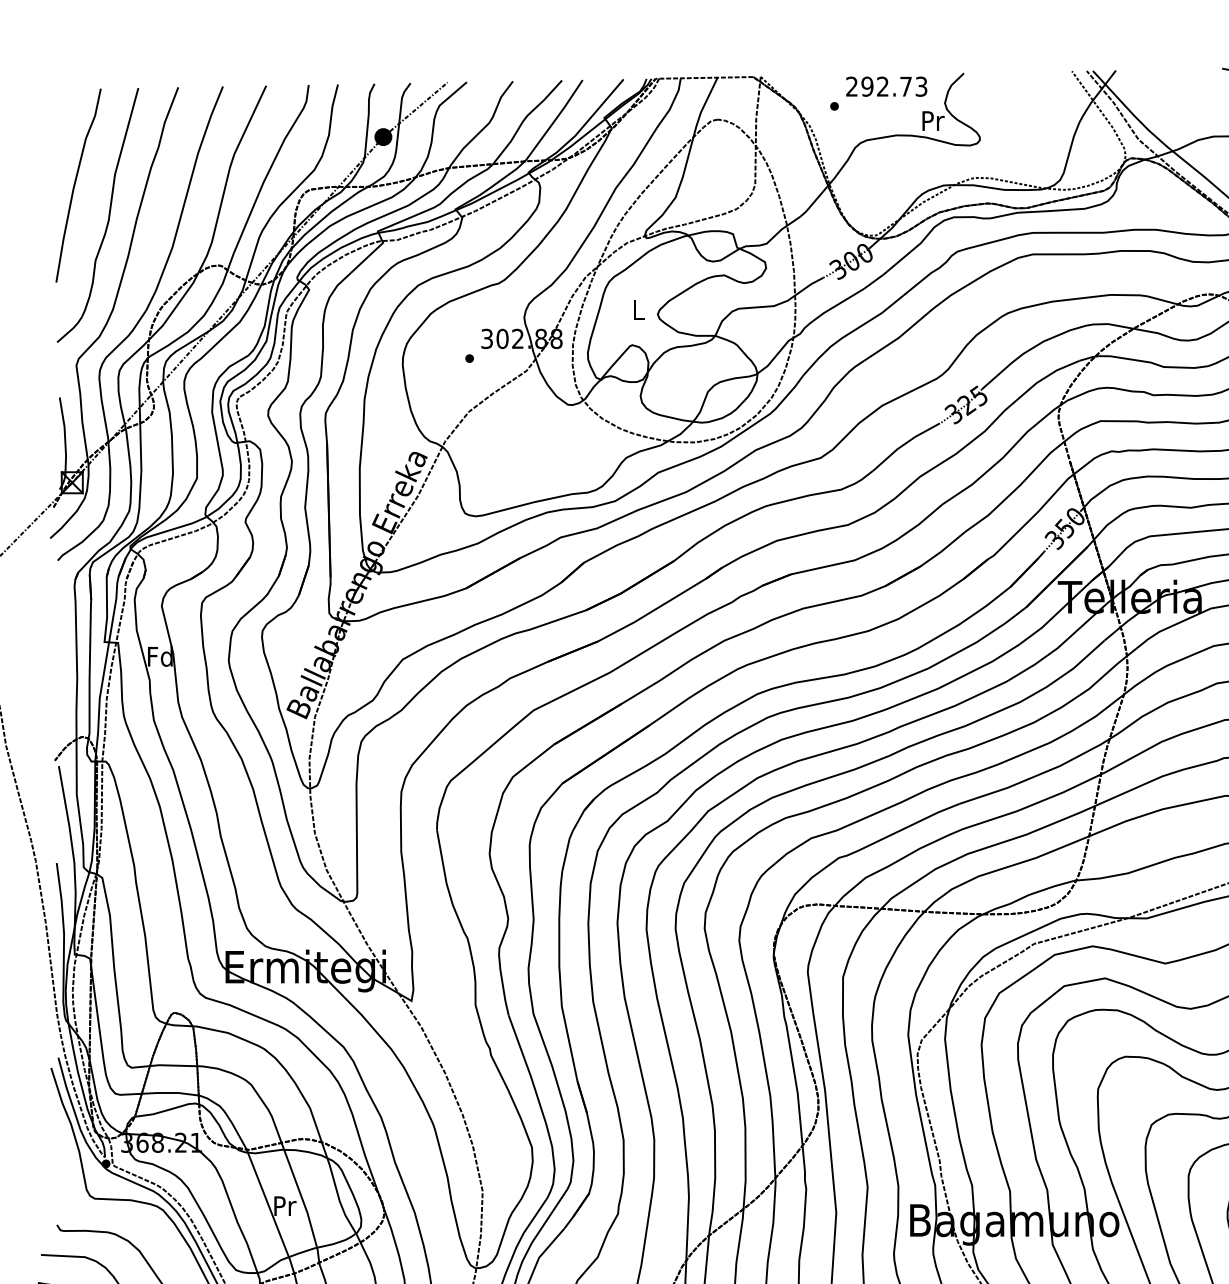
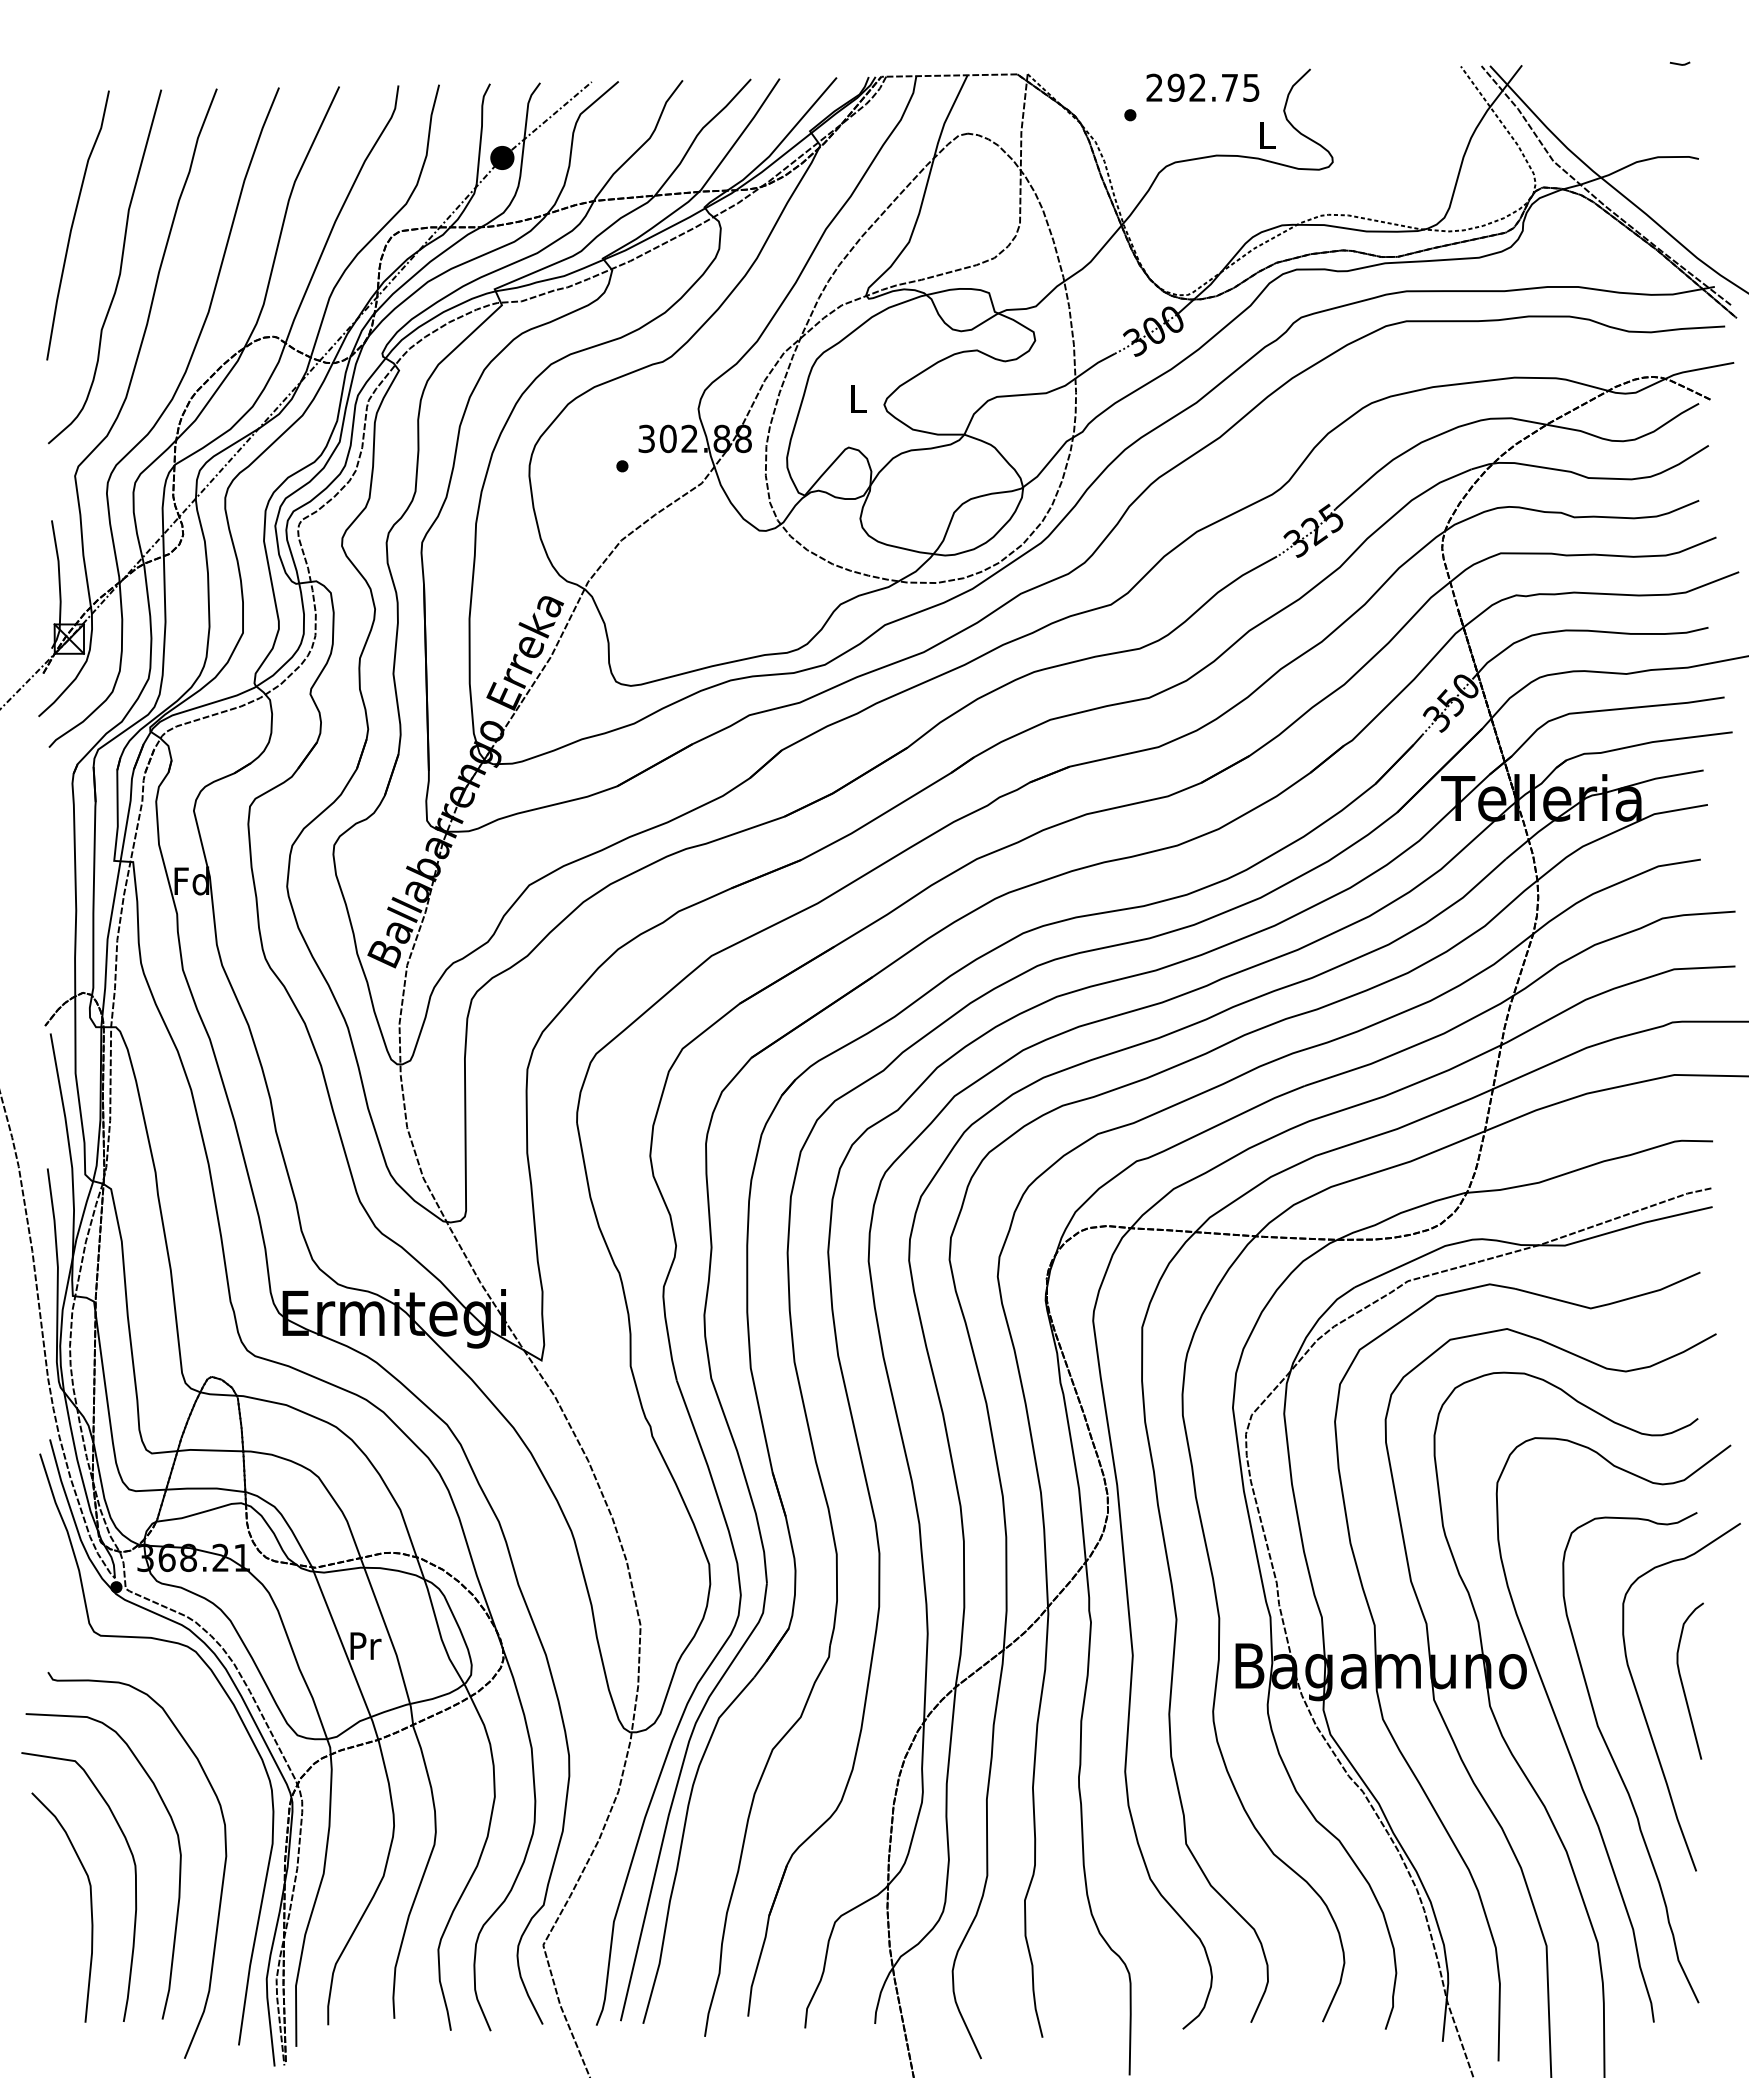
text: (921, 86) -> (1251, 87), 292.73 -> 292.75
text: (933, 120) -> (1267, 135), Pr -> L

